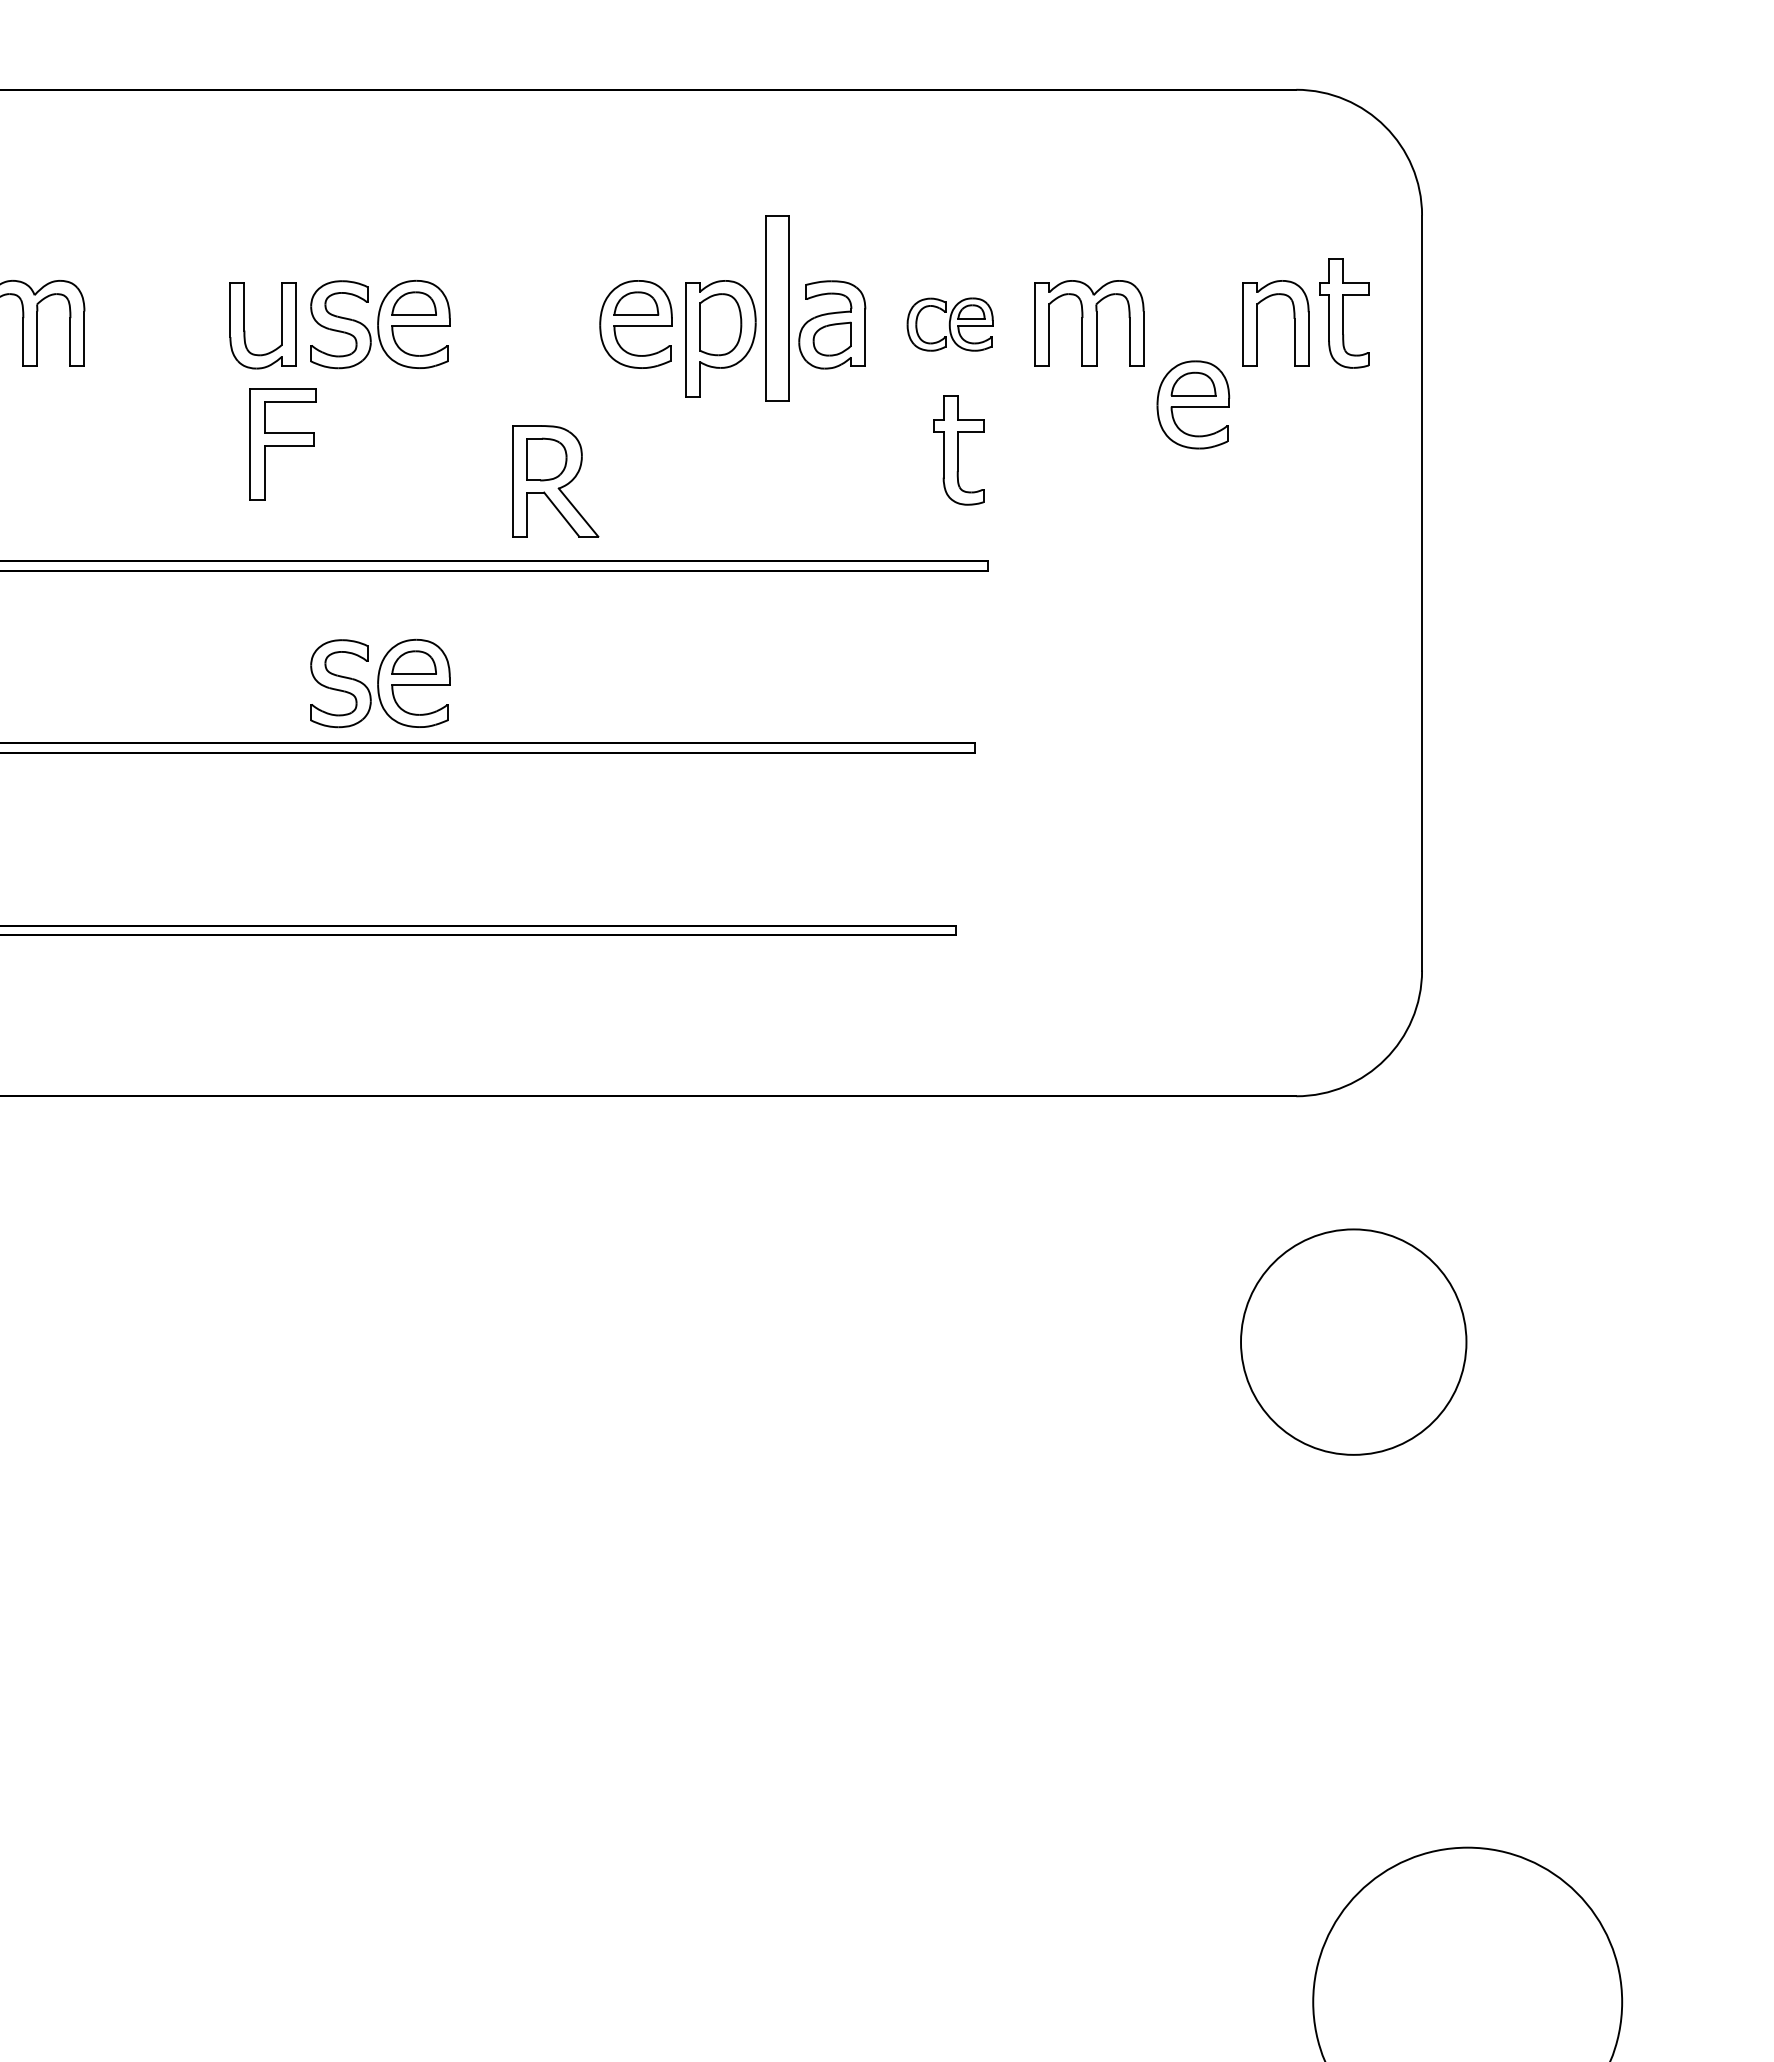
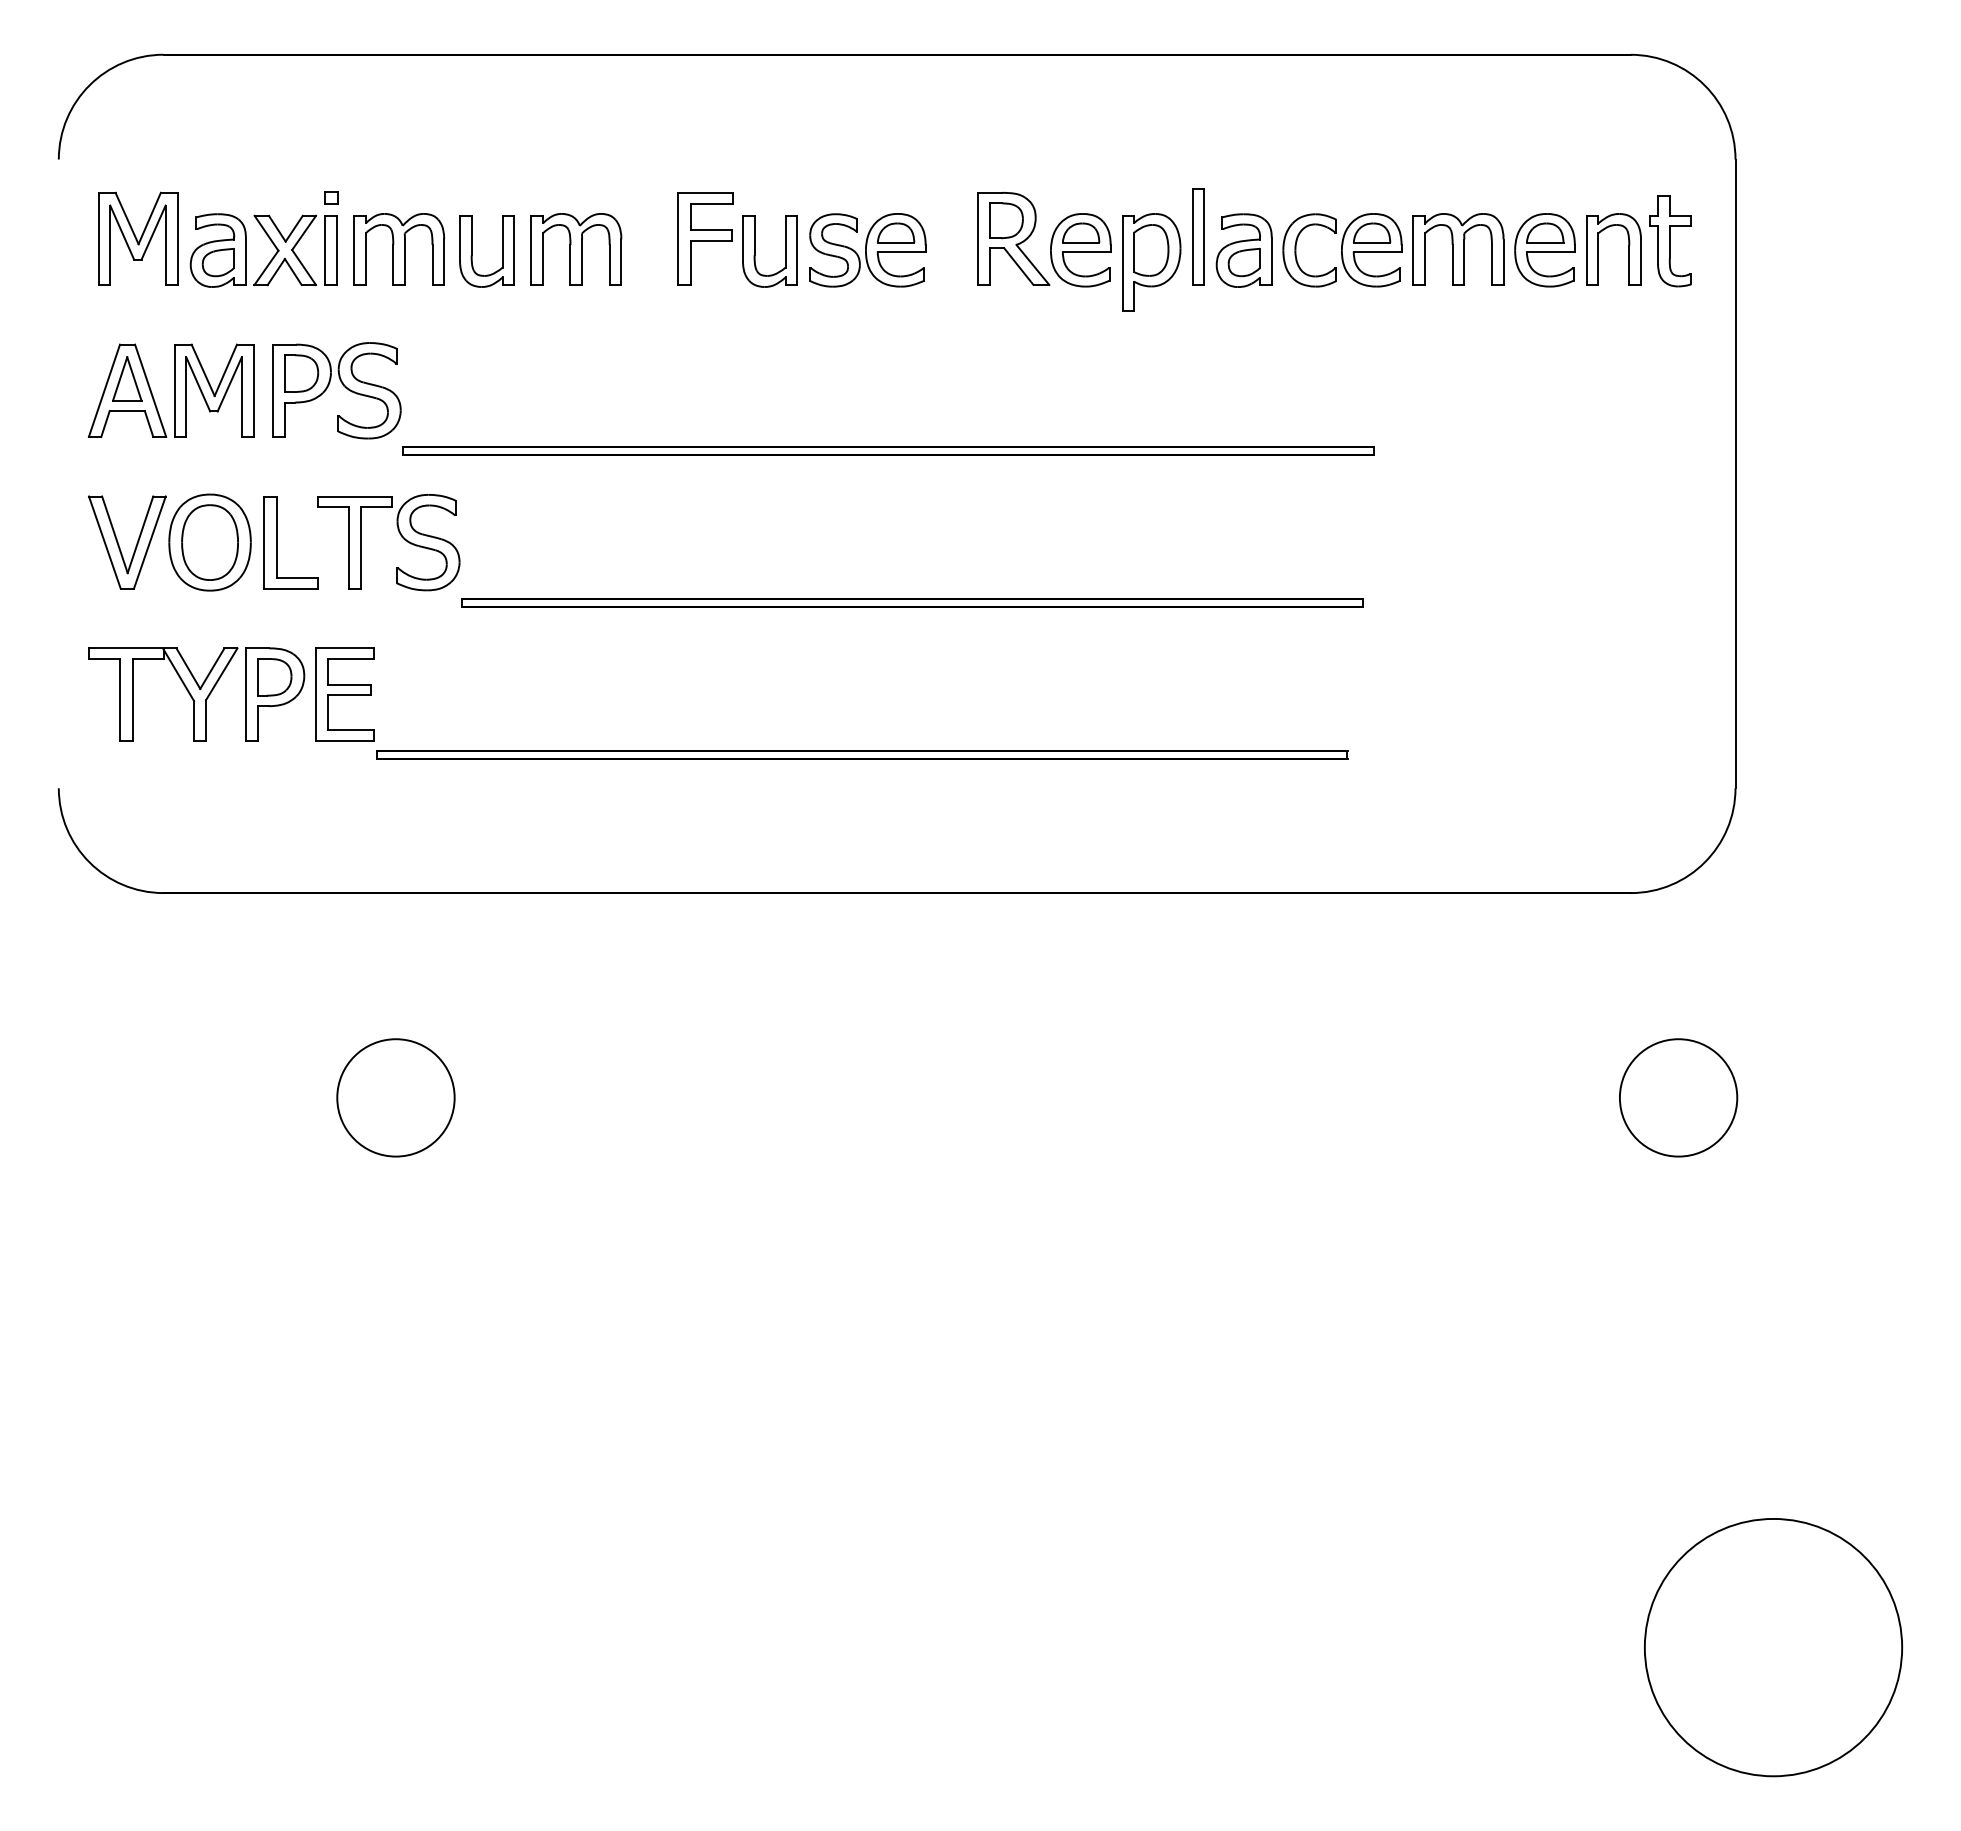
part: (777, 307) -> (1198, 236), size x0.62
part: (950, 324) -> (1342, 250), size x1.67
part: (1192, 405) -> (1544, 250), moved
part: (282, 443) -> (705, 238), moved
part: (958, 450) -> (1349, 355), removed
part: (555, 480) -> (1013, 238), moved
part: (379, 683) -> (867, 549), removed
circle: (1353, 1341) -> (1678, 1097), size x0.62

